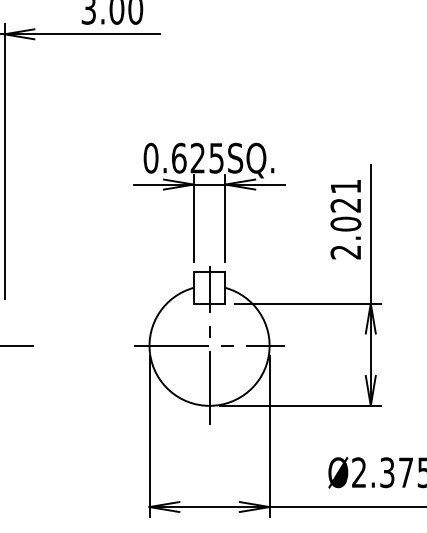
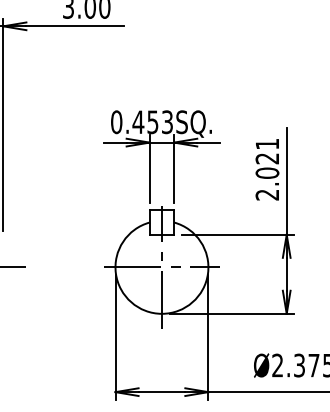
text: (197, 157) -> (152, 121), 0.625SQ. -> 0.453SQ.

